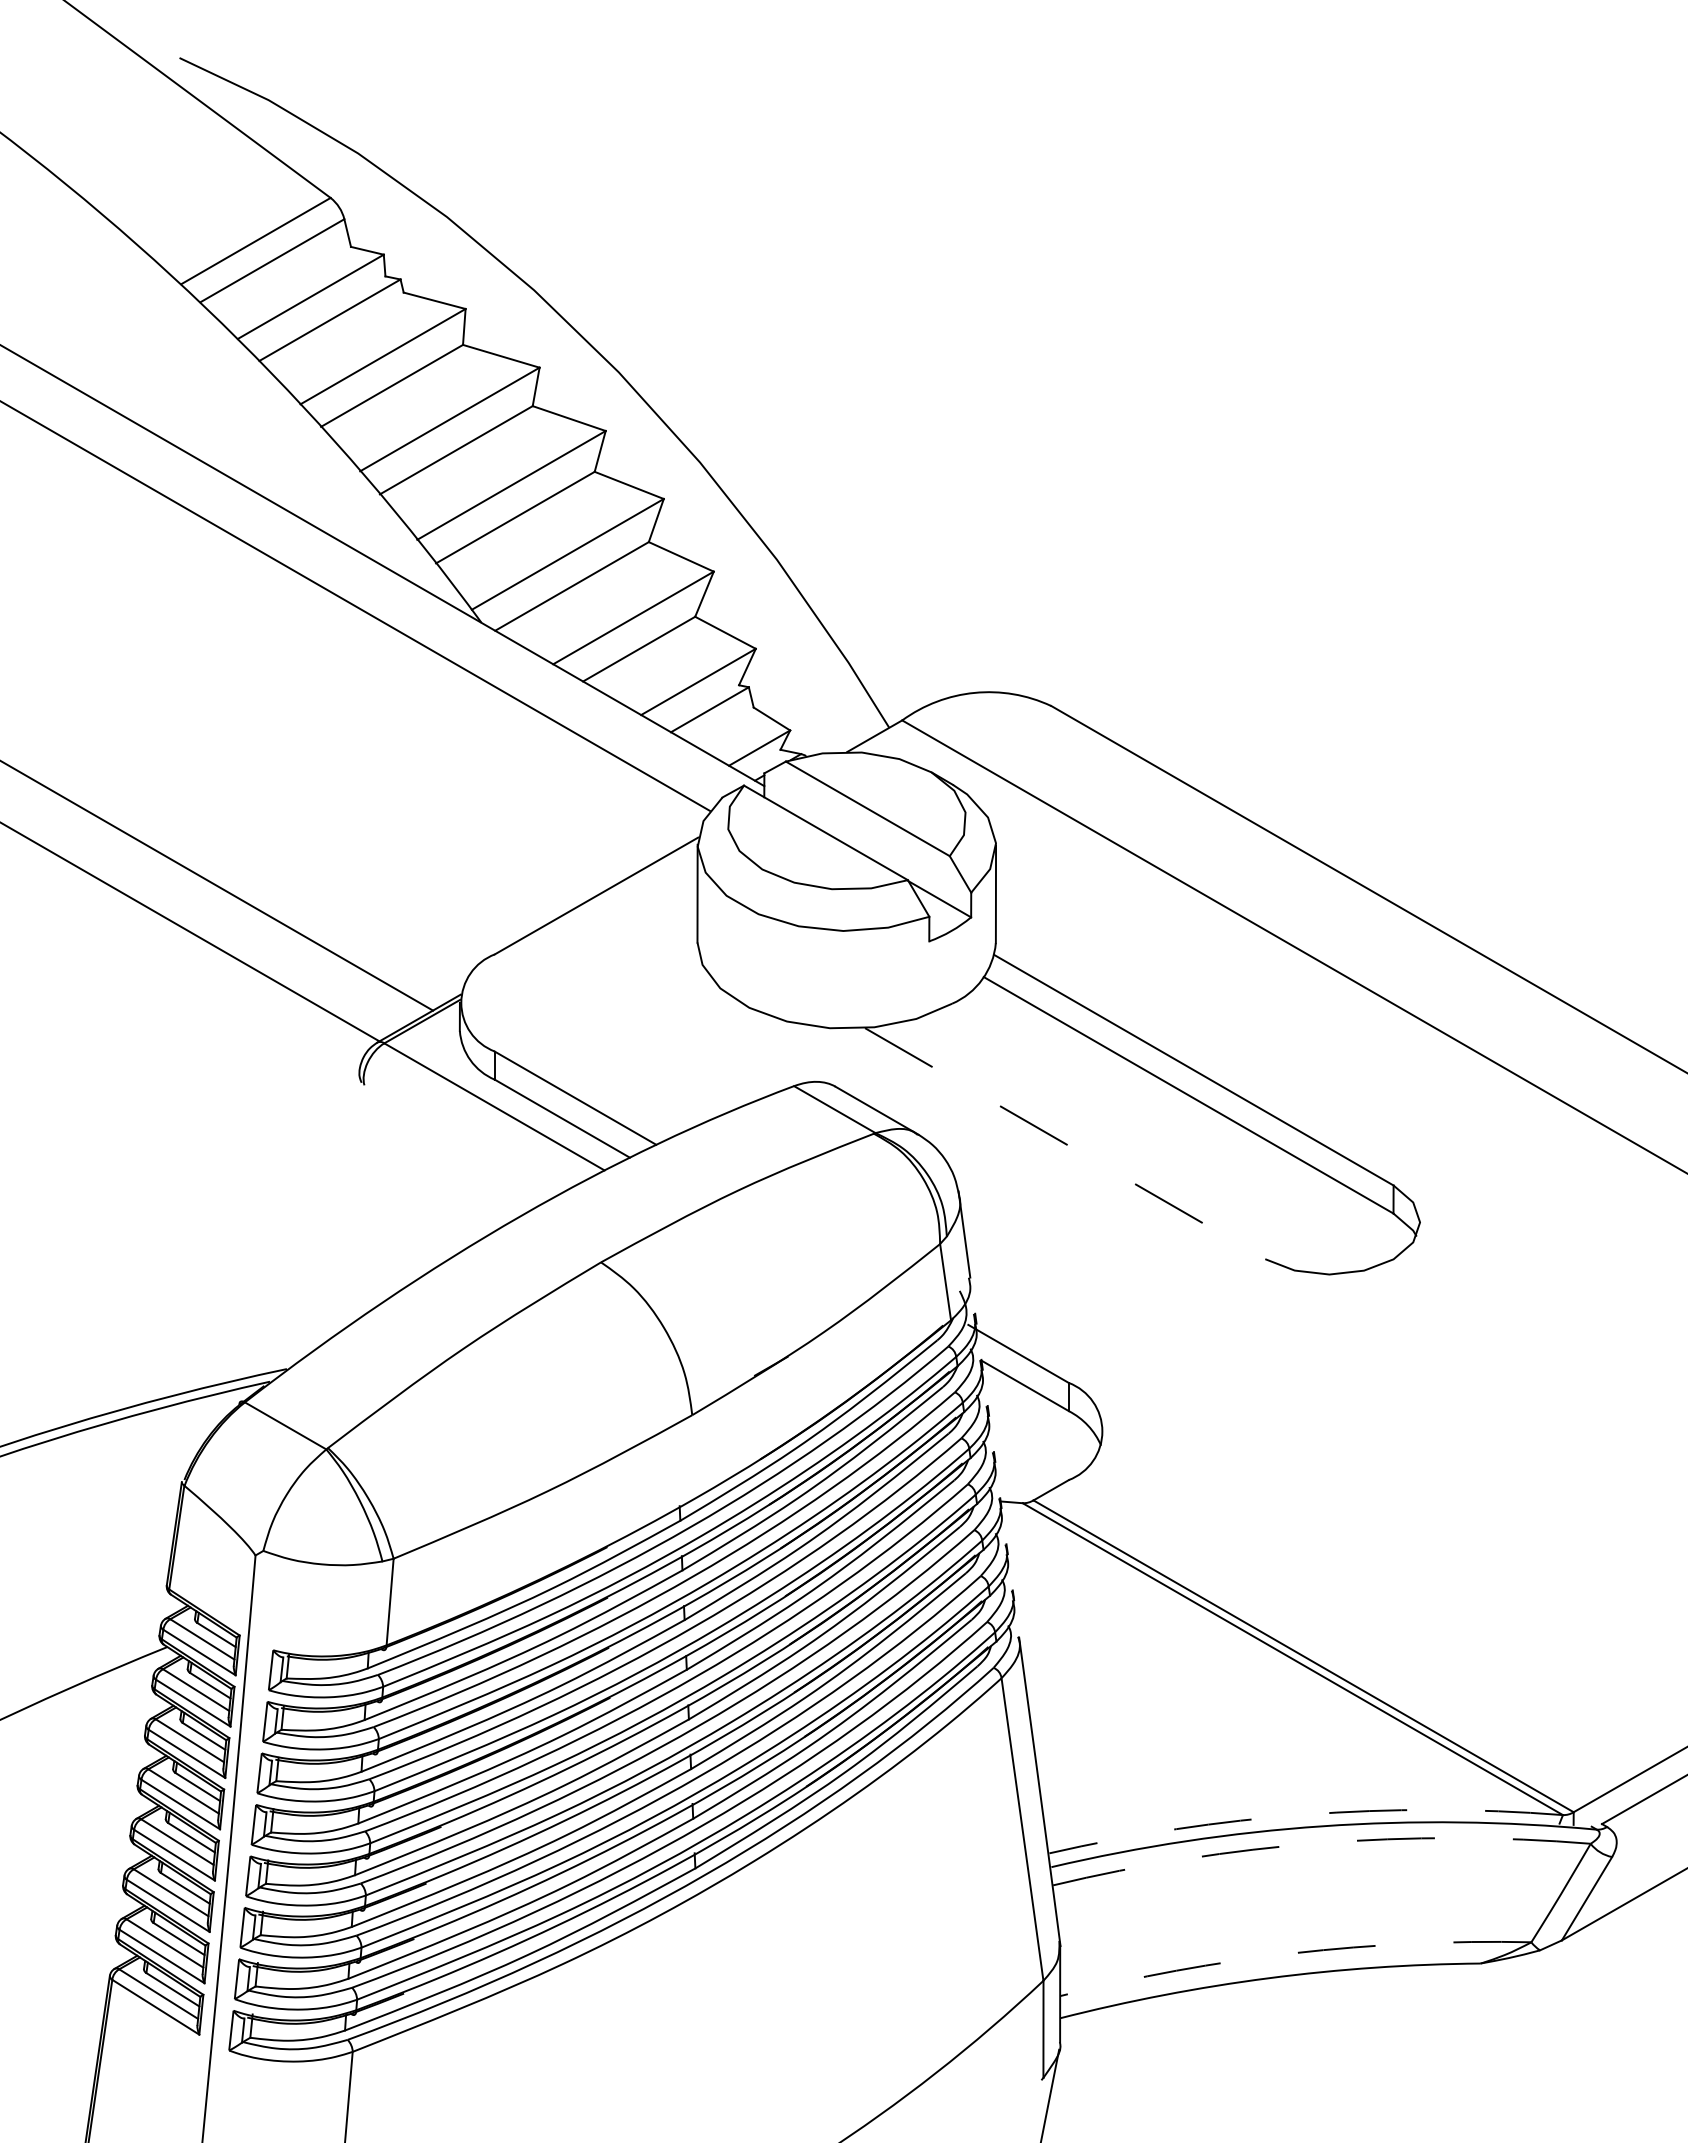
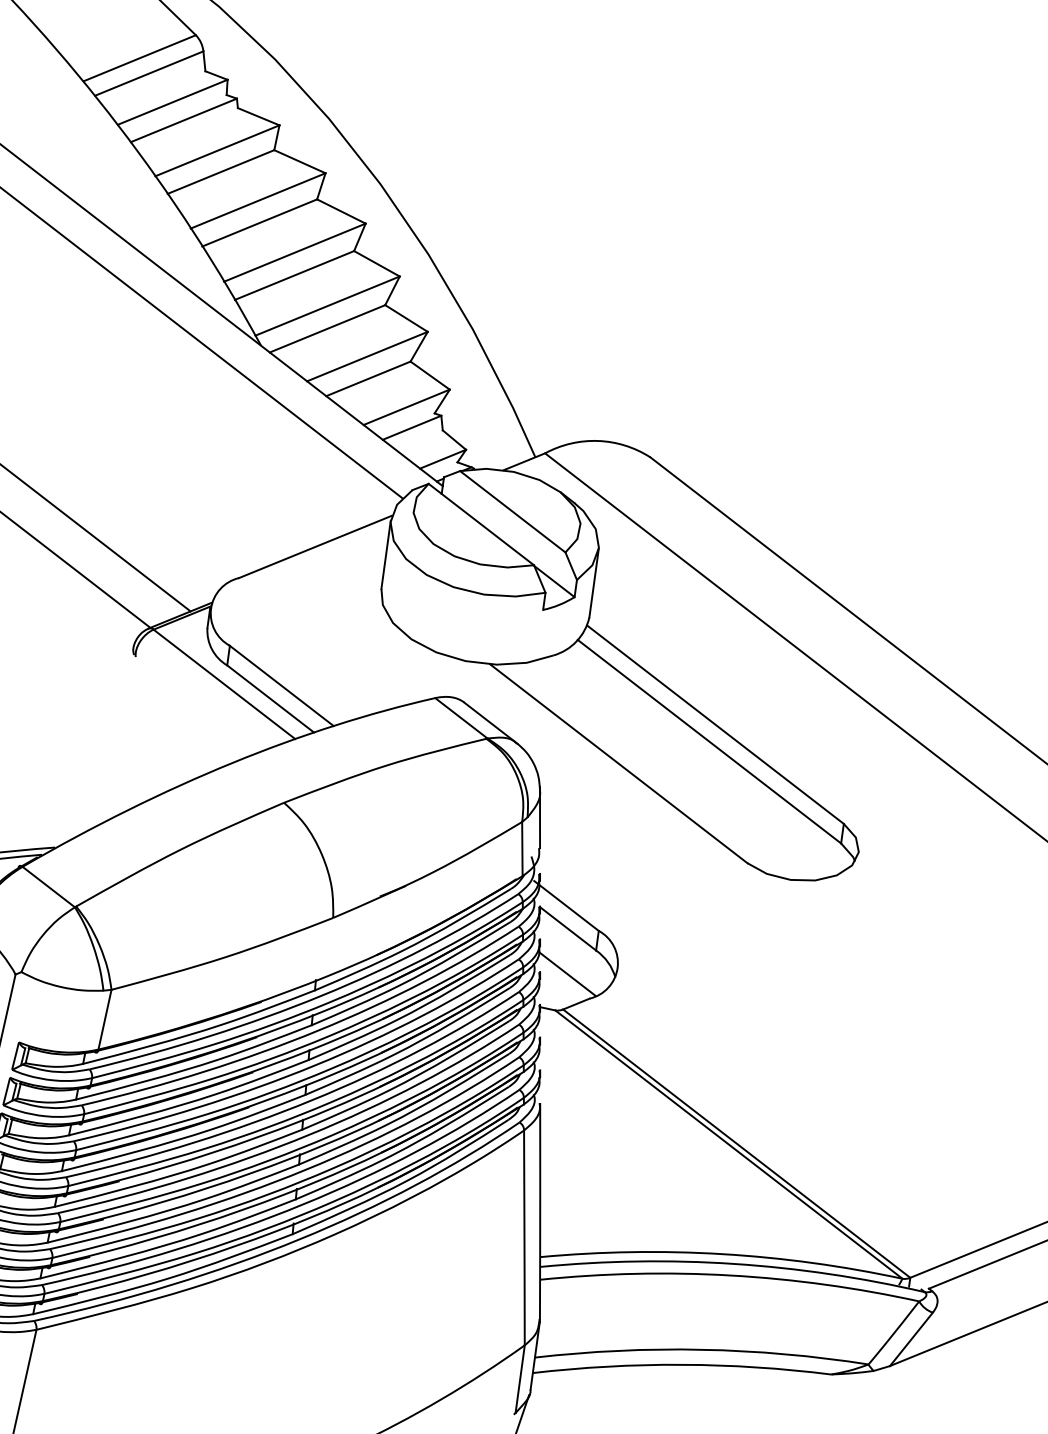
line: (1065, 1143) -> (619, 763), dashed -> solid
line: (1032, 1449) -> (567, 973), added
arc: (1304, 1814) -> (722, 1254), dashed -> solid
arc: (1320, 1843) -> (730, 1275), dashed -> solid
arc: (1293, 1953) -> (701, 1349), dashed -> solid

